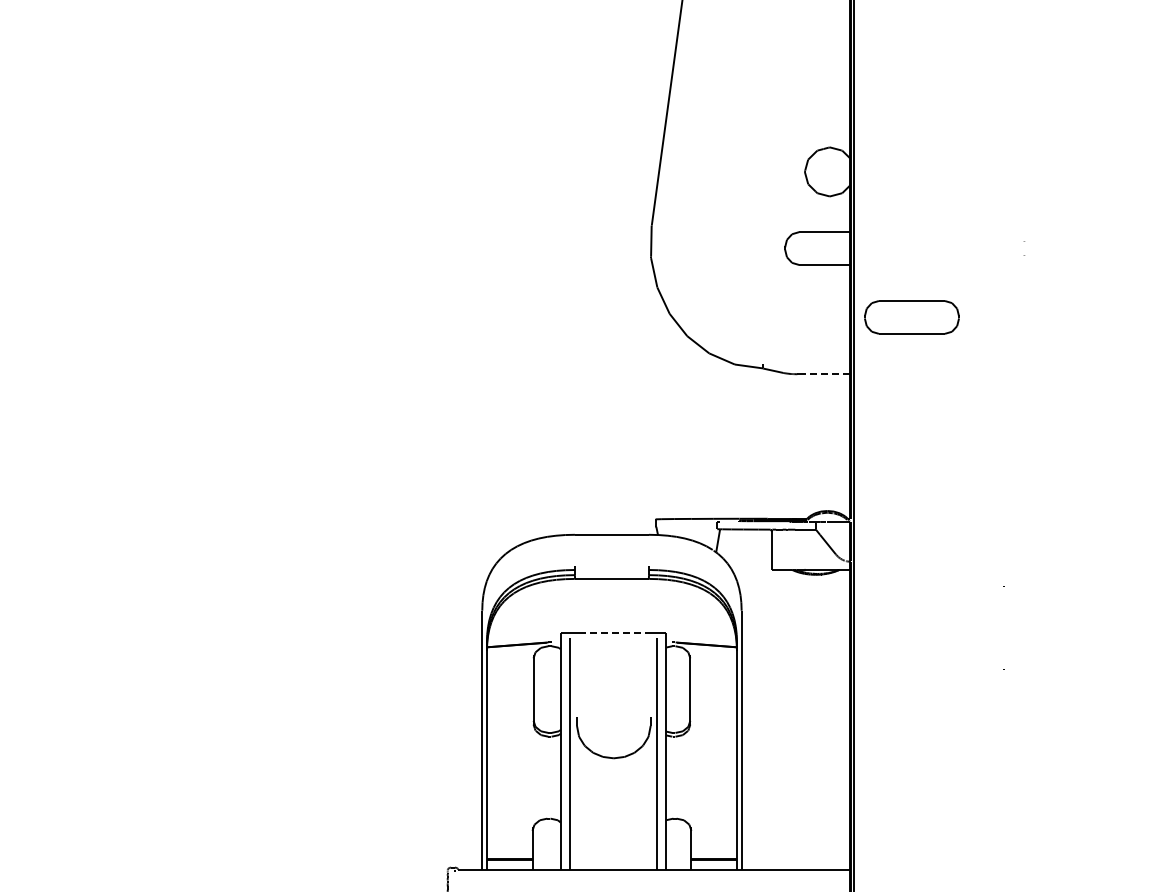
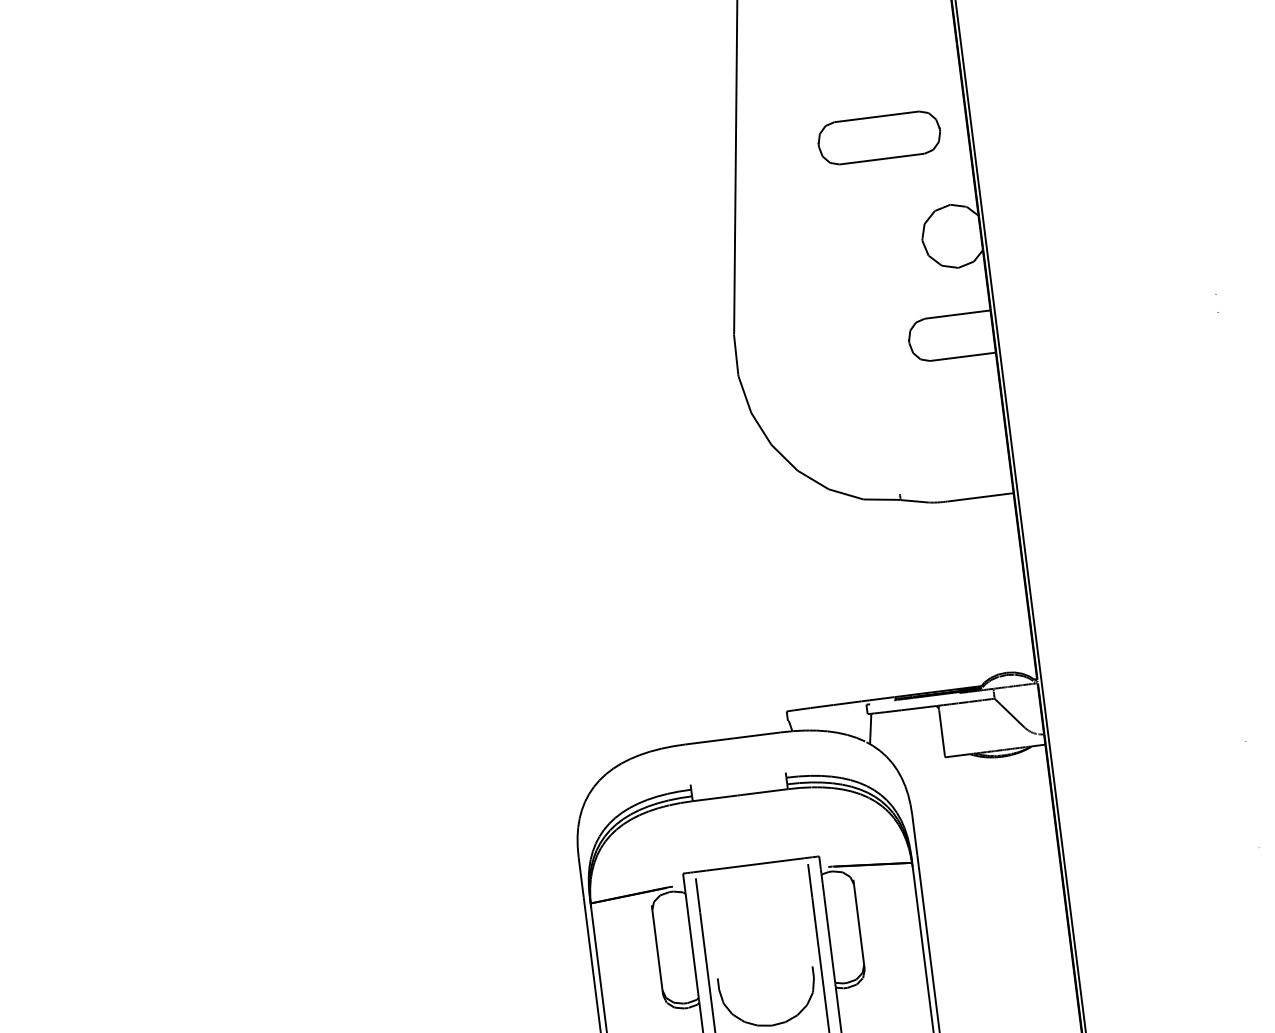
part: (911, 317) -> (878, 138), moved
line: (824, 374) -> (980, 497), dashed -> solid
line: (612, 633) -> (749, 865), dashed -> solid

